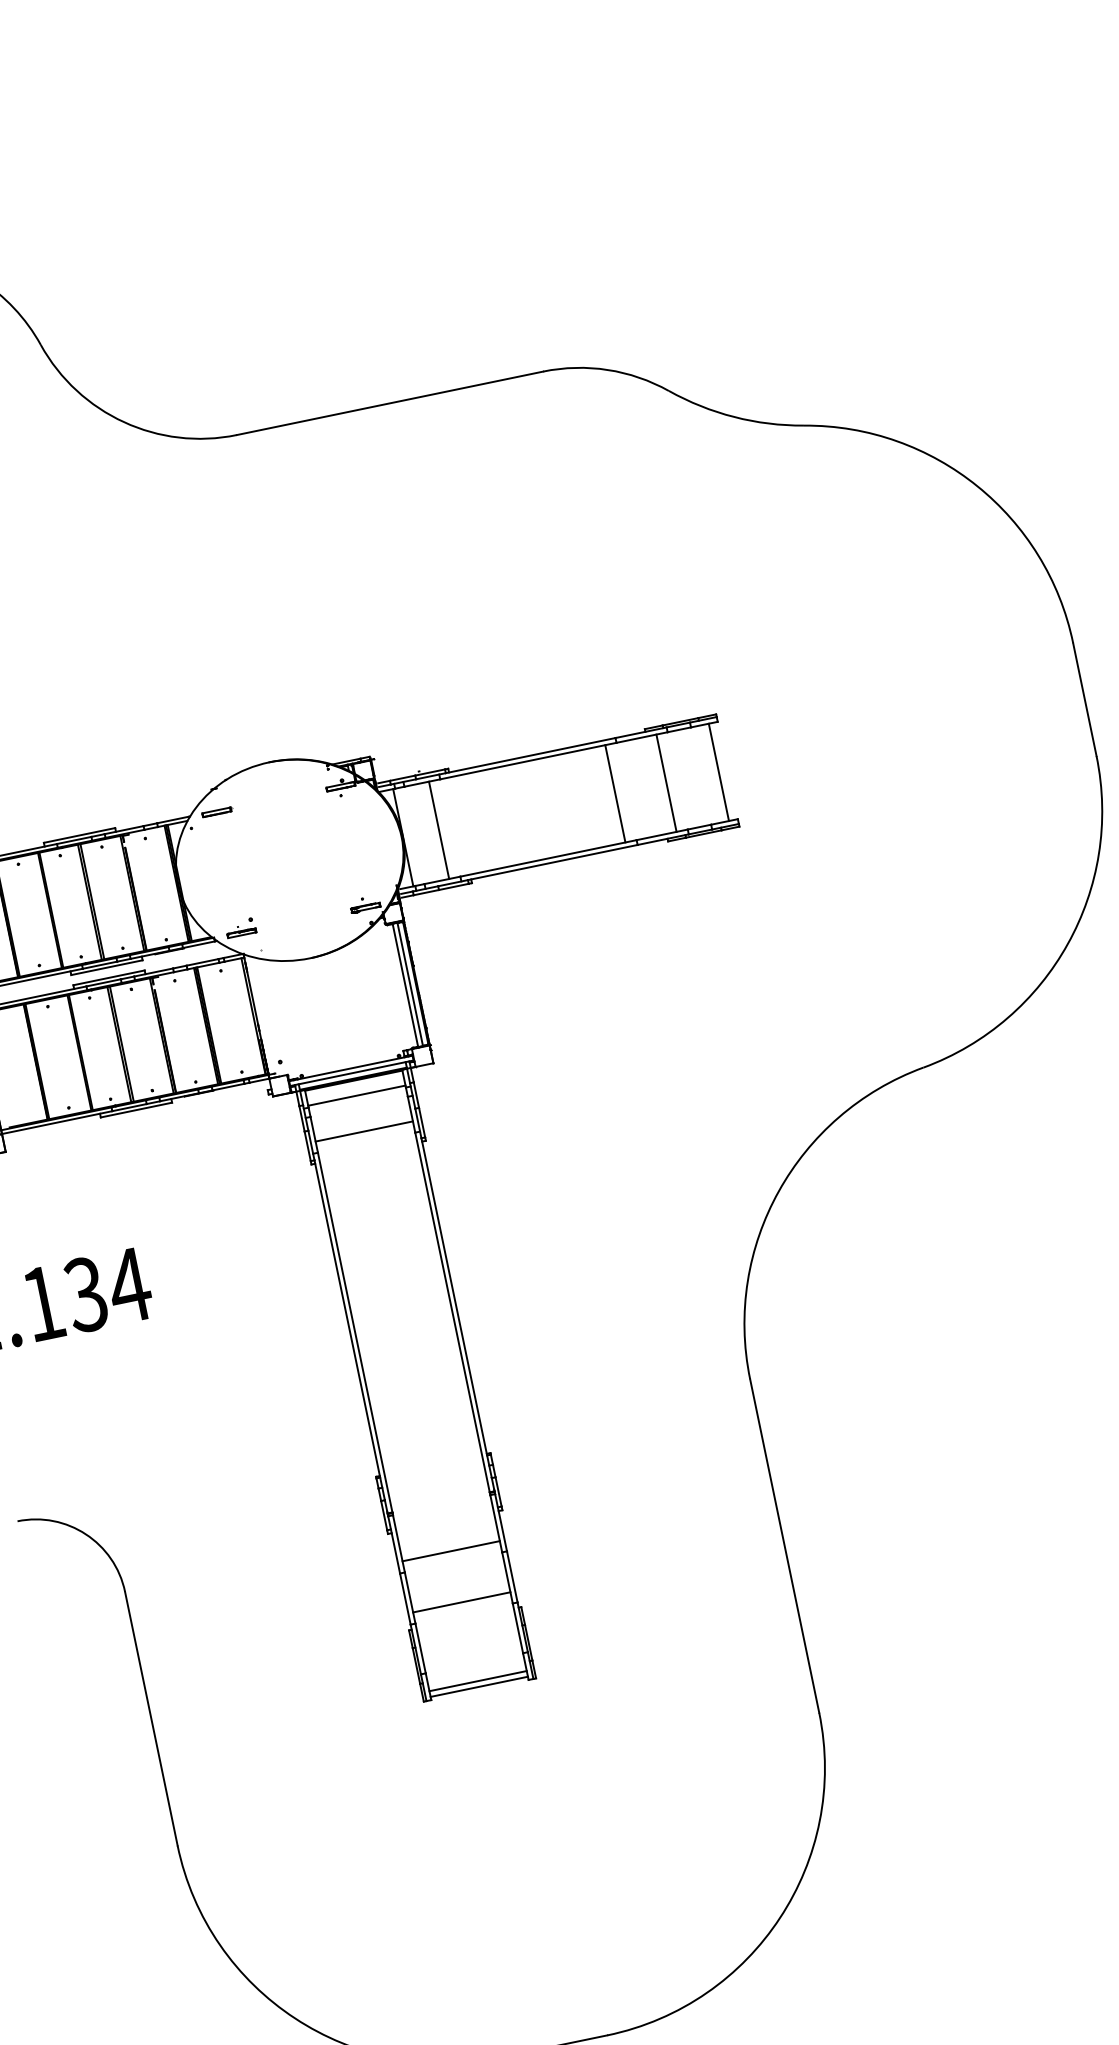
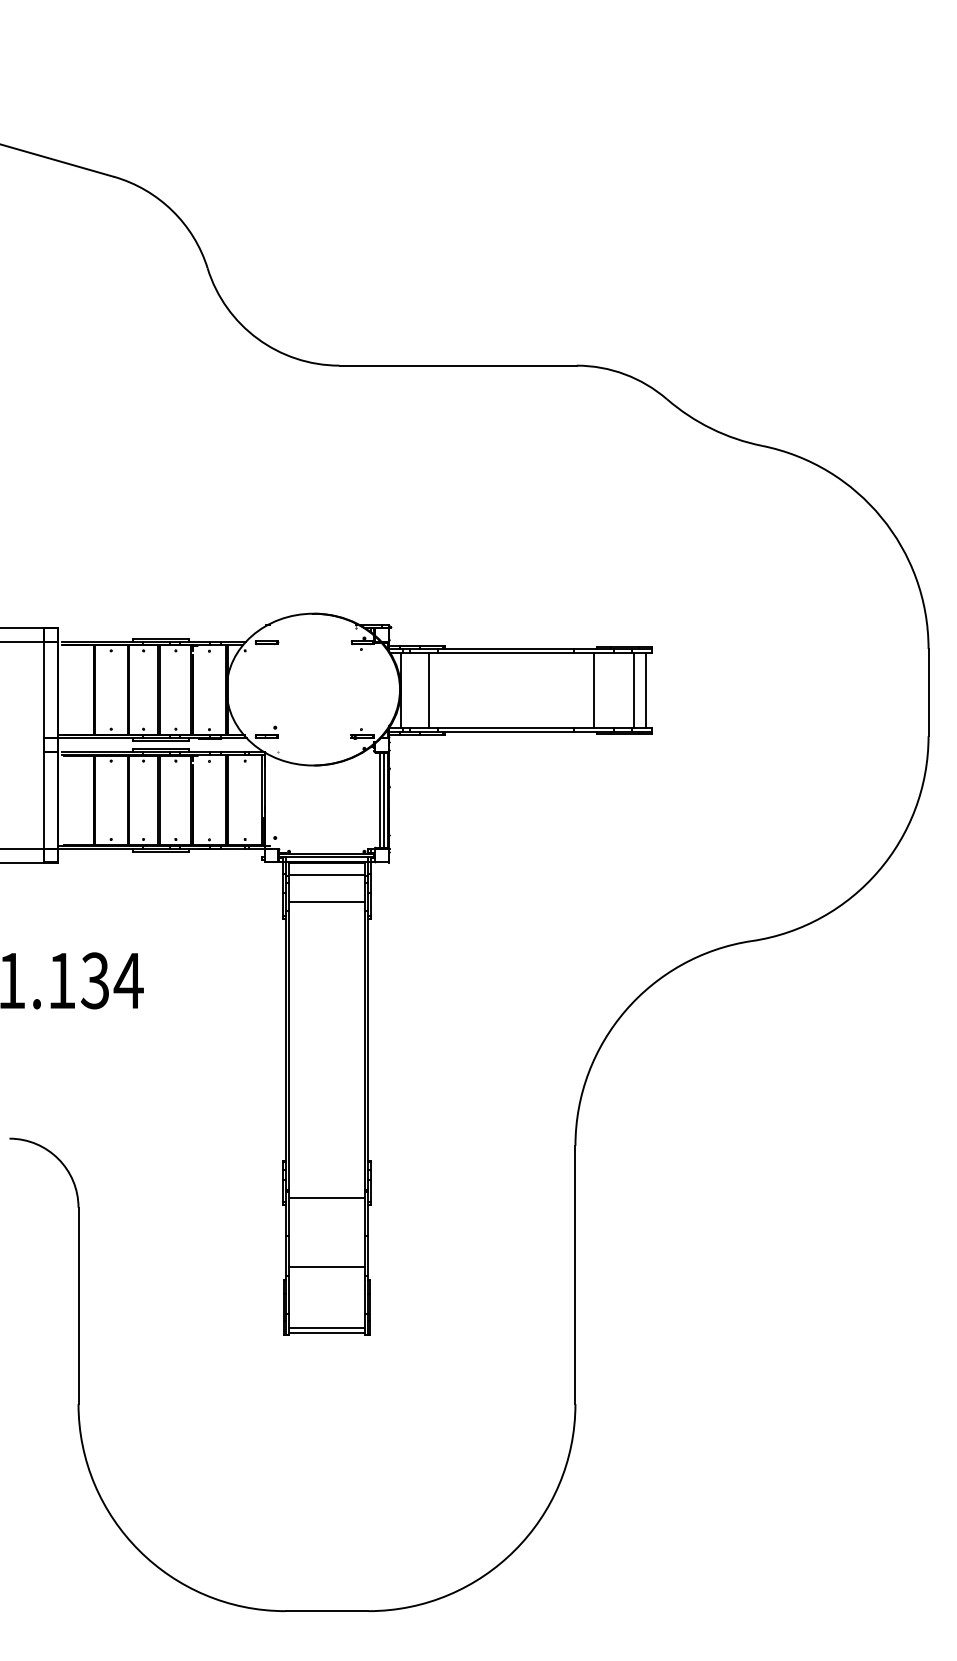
line: (667, 783) -> (634, 690), moved
line: (615, 794) -> (594, 690), moved
line: (450, 1551) -> (326, 1197), moved

